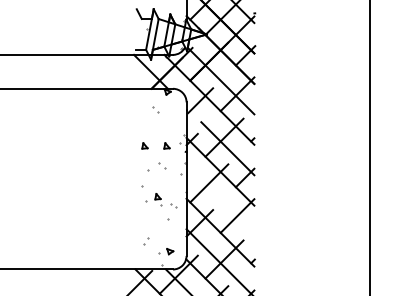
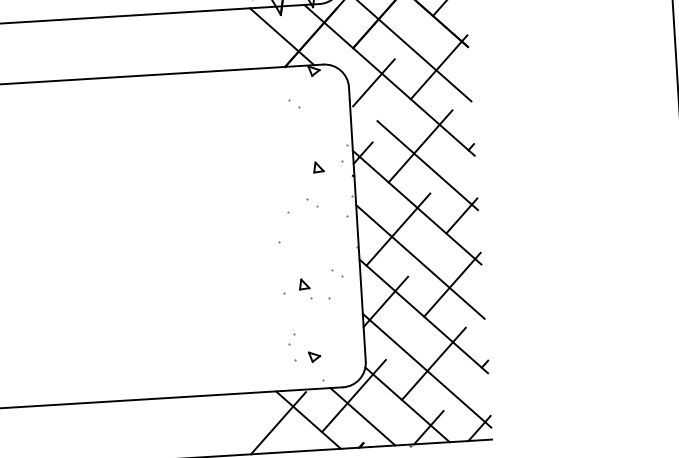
part: (144, 145) -> (278, 168), removed
part: (153, 199) -> (296, 289), moved
line: (220, 202) -> (420, 262), added
part: (166, 251) -> (307, 357), moved

